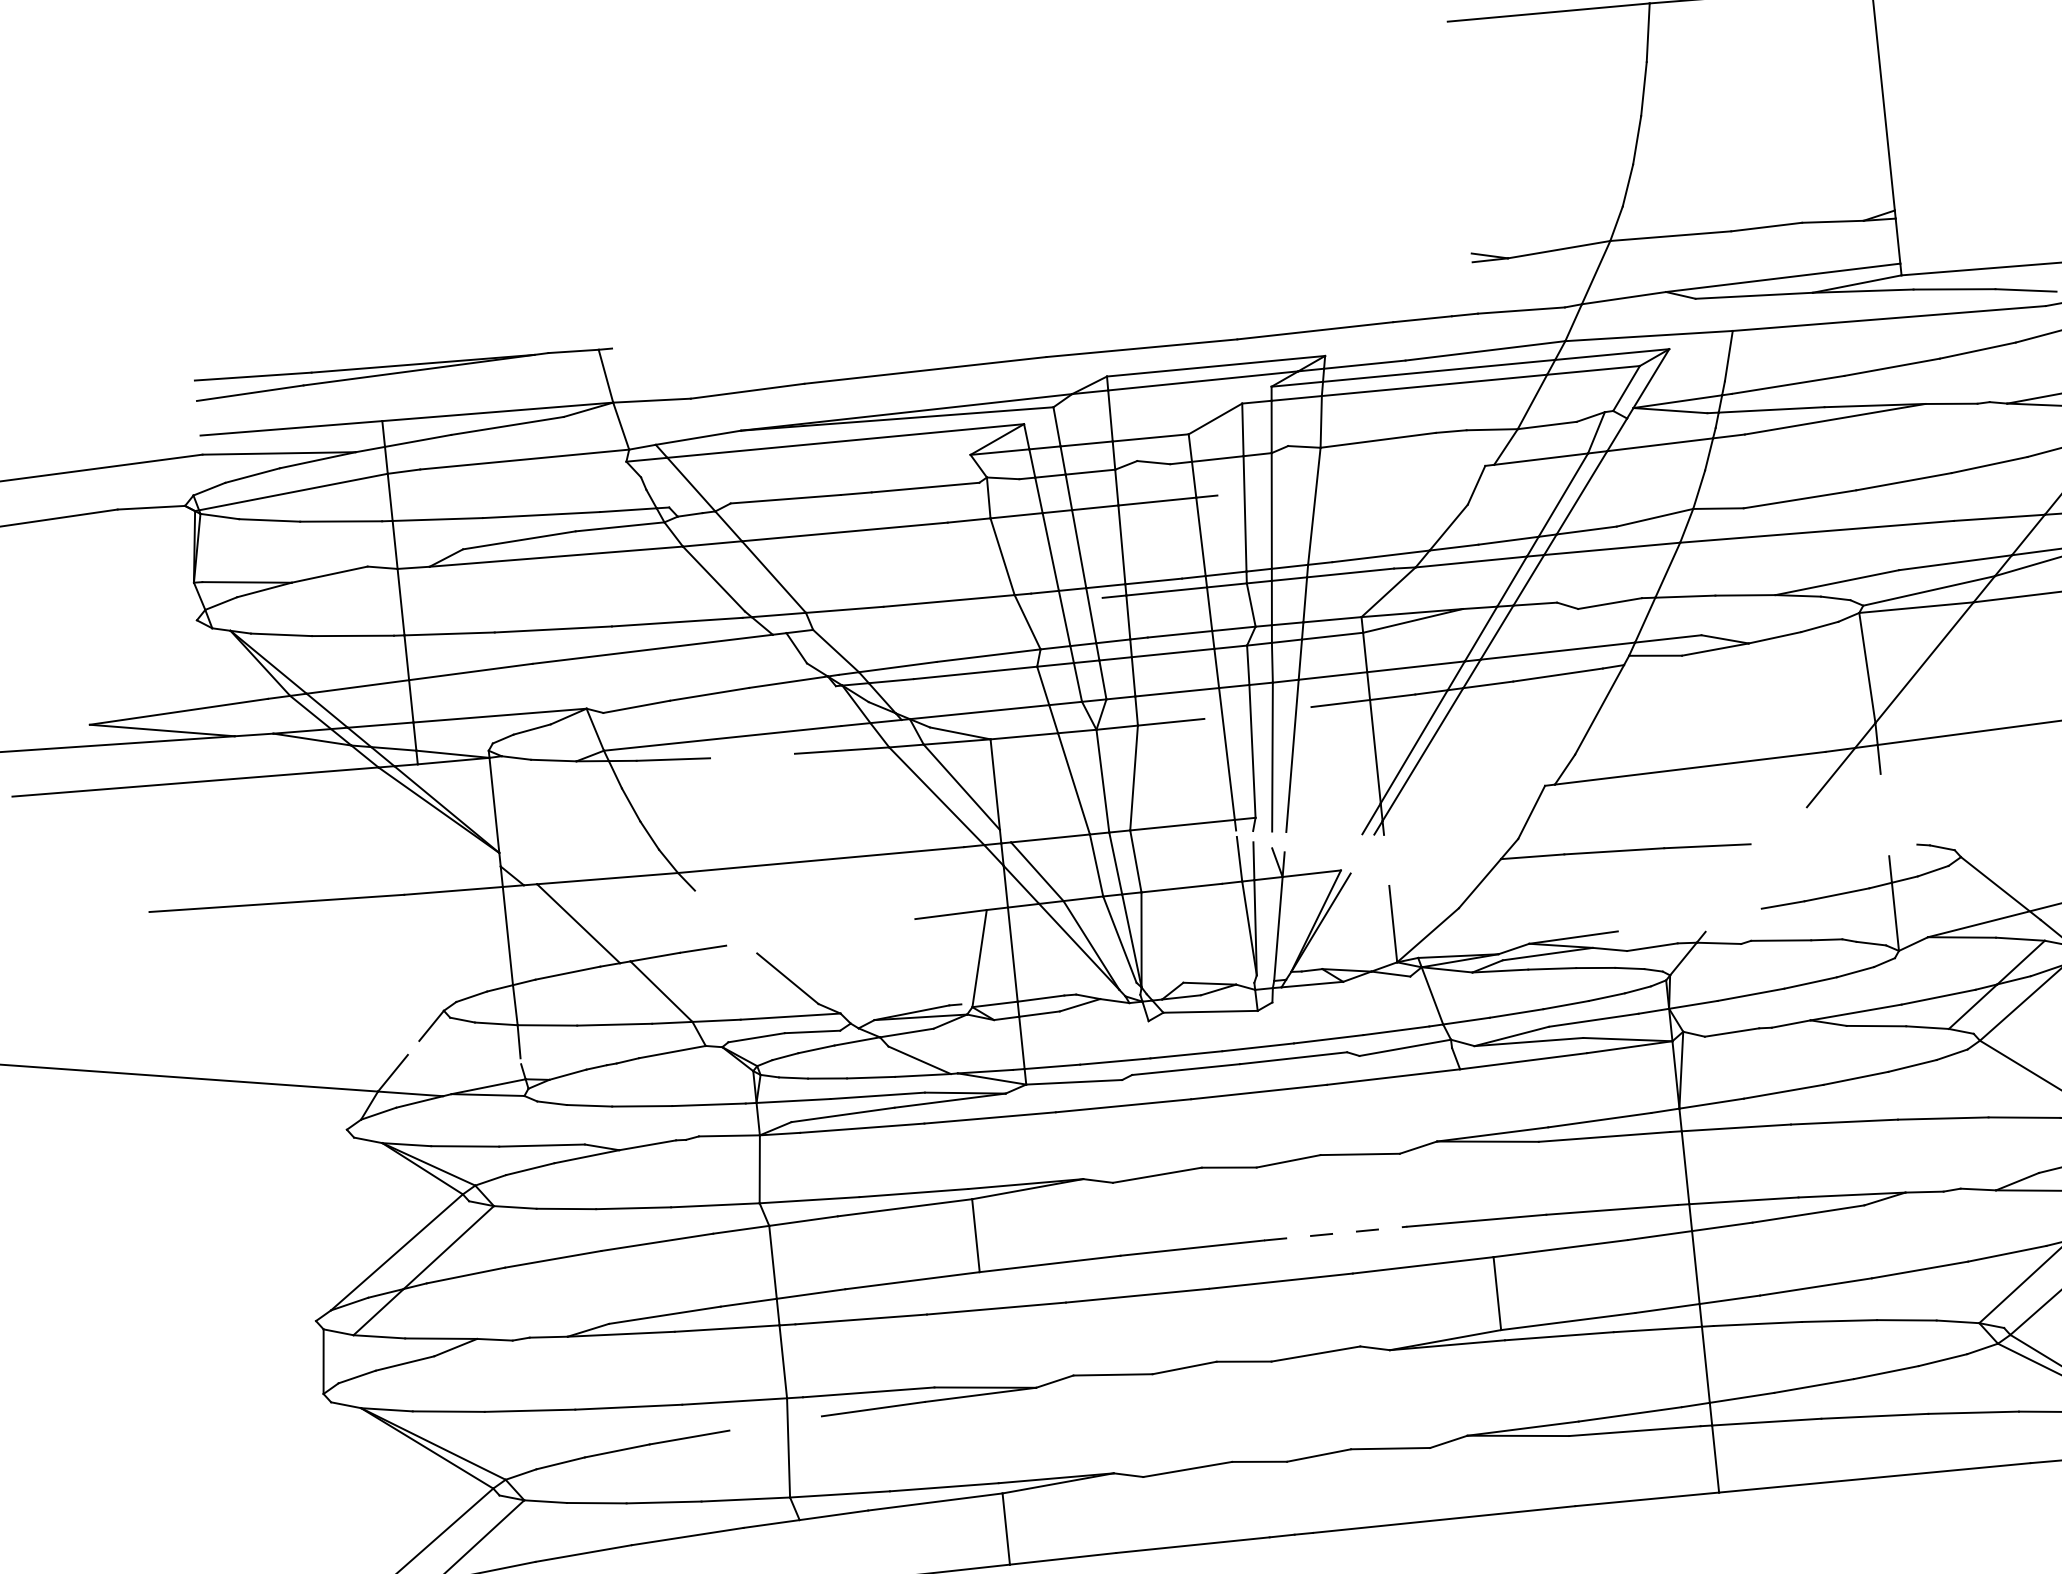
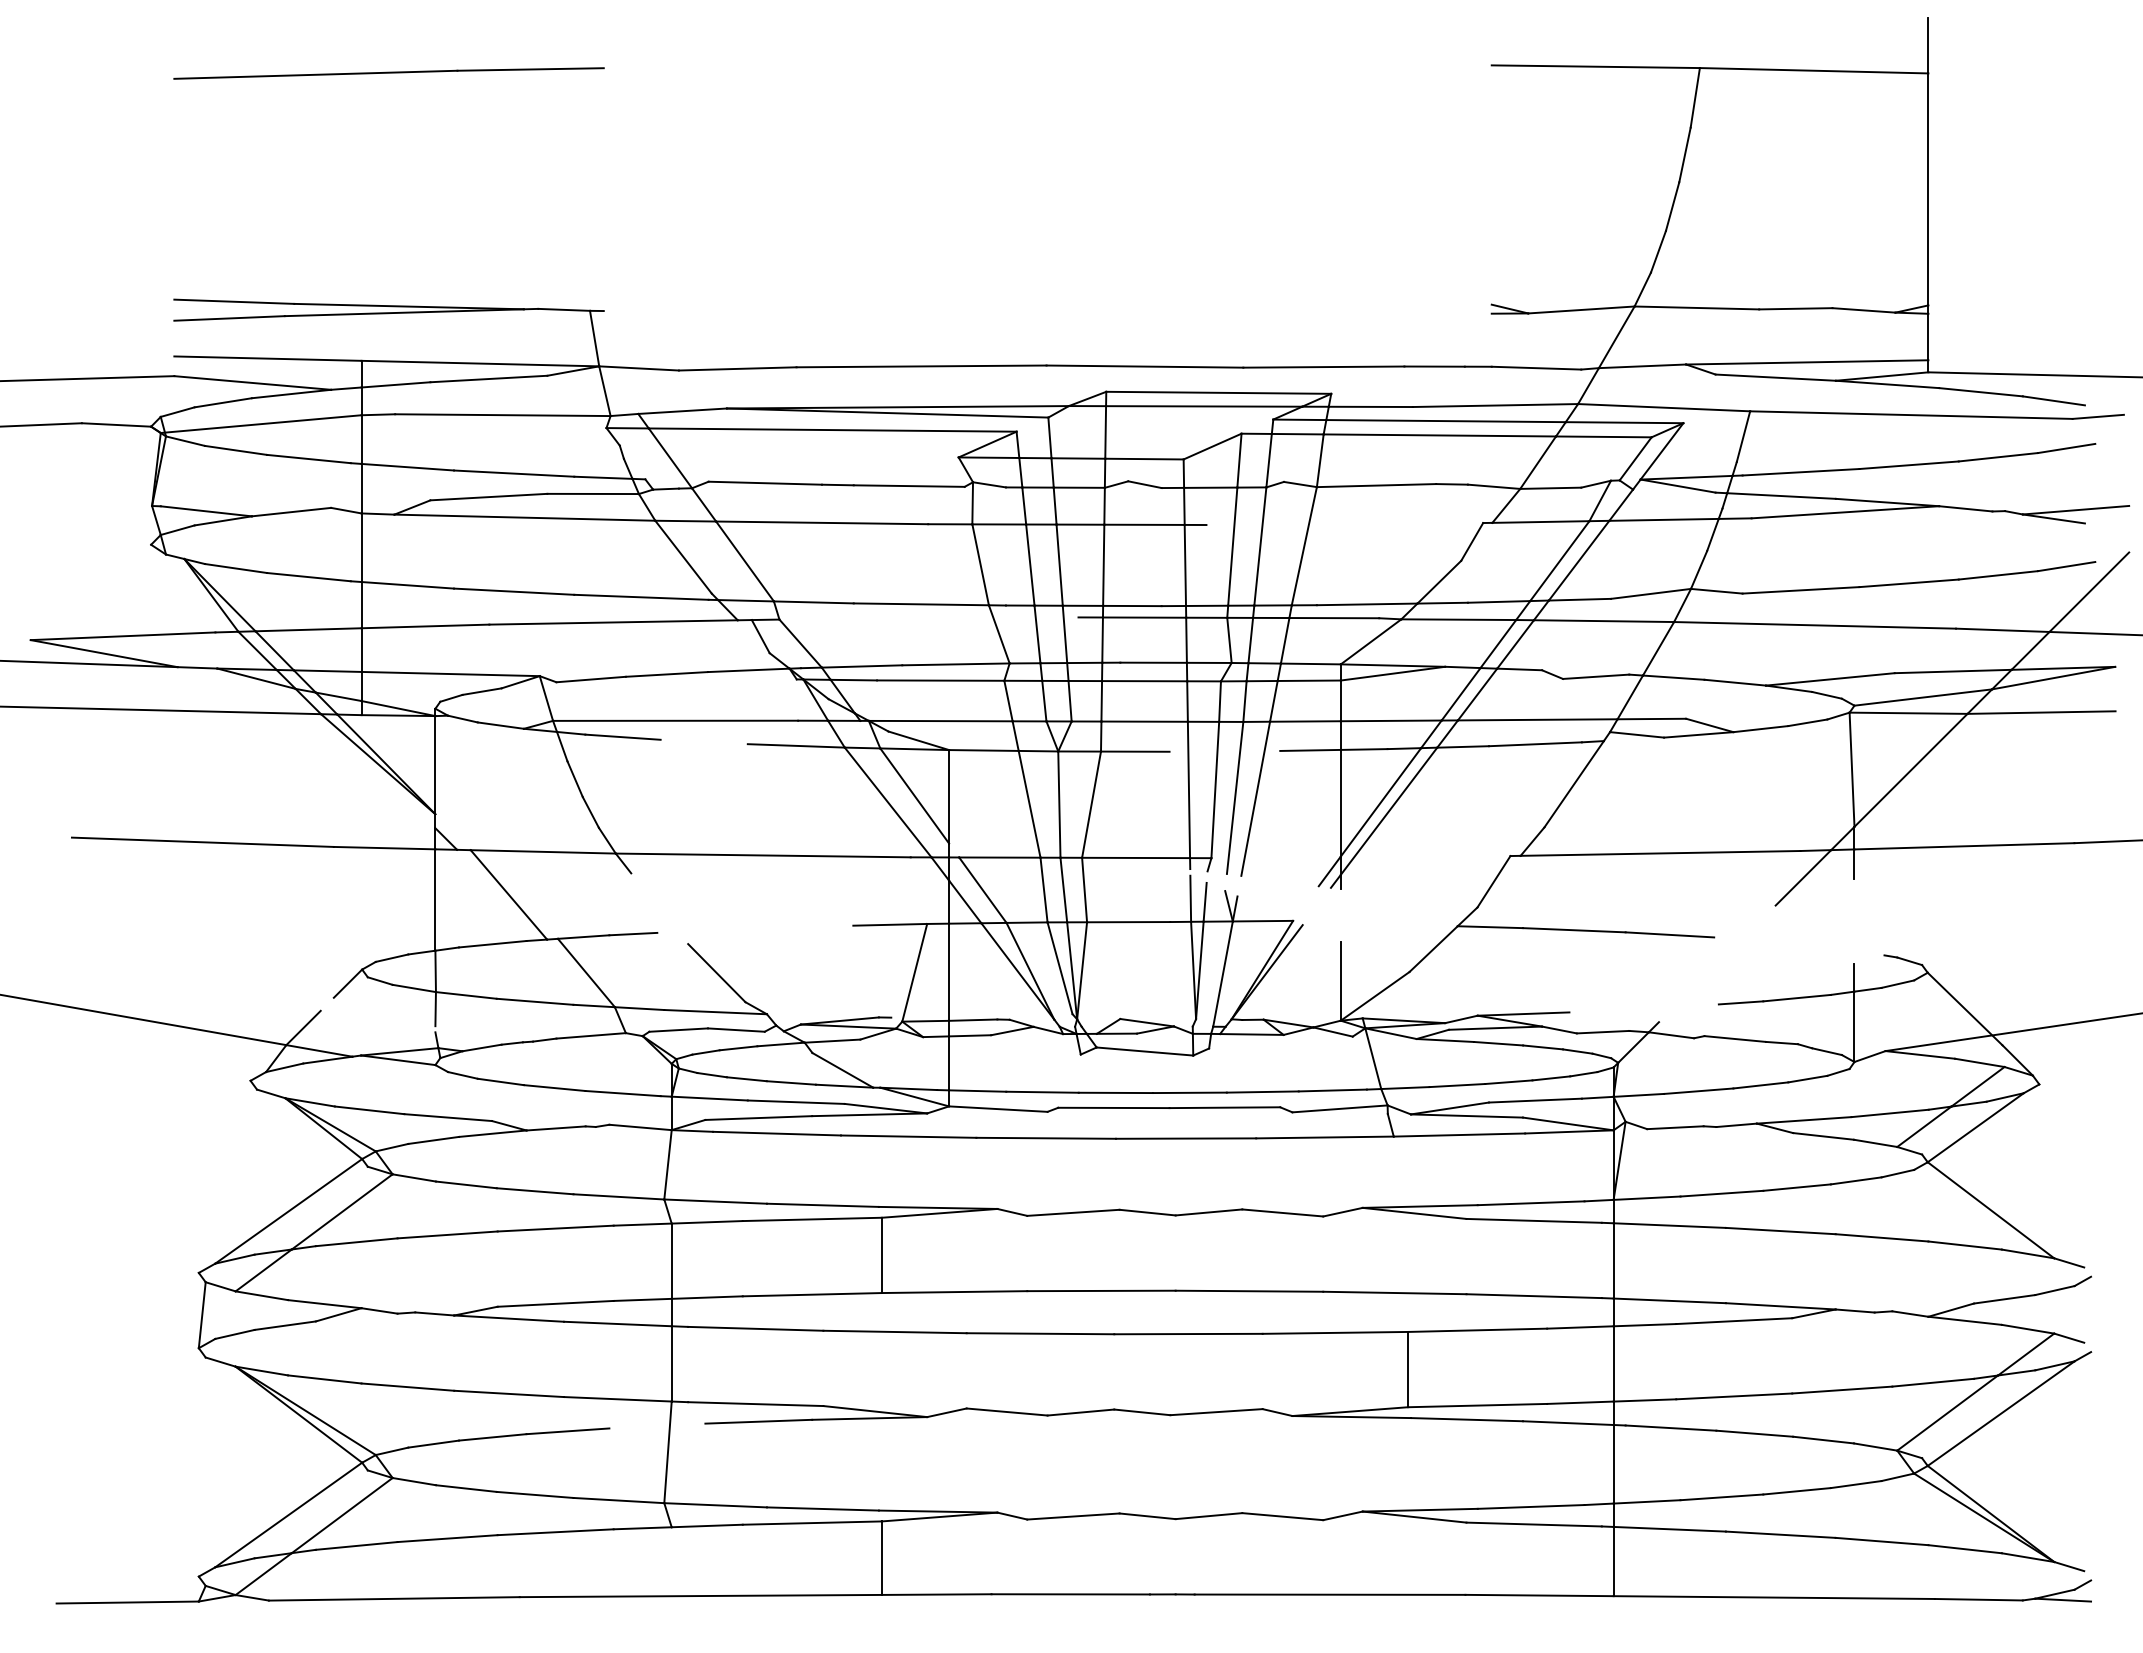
part: (379, 139) -> (388, 73), added
line: (1335, 1233) -> (1249, 1291), dashed -> solid

